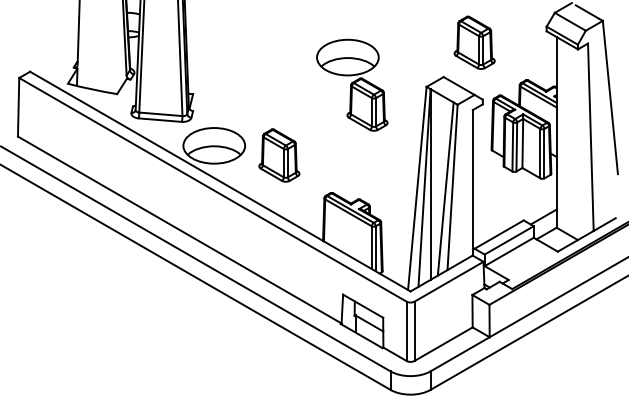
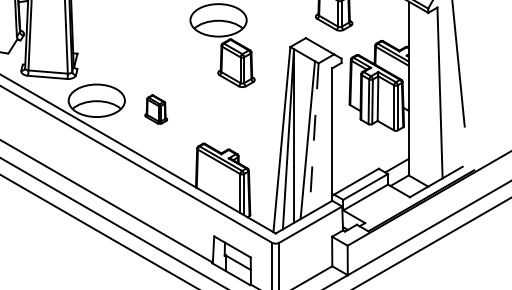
part: (279, 155) -> (156, 109), size x0.6
line: (452, 187) -> (313, 138), solid -> dashed

